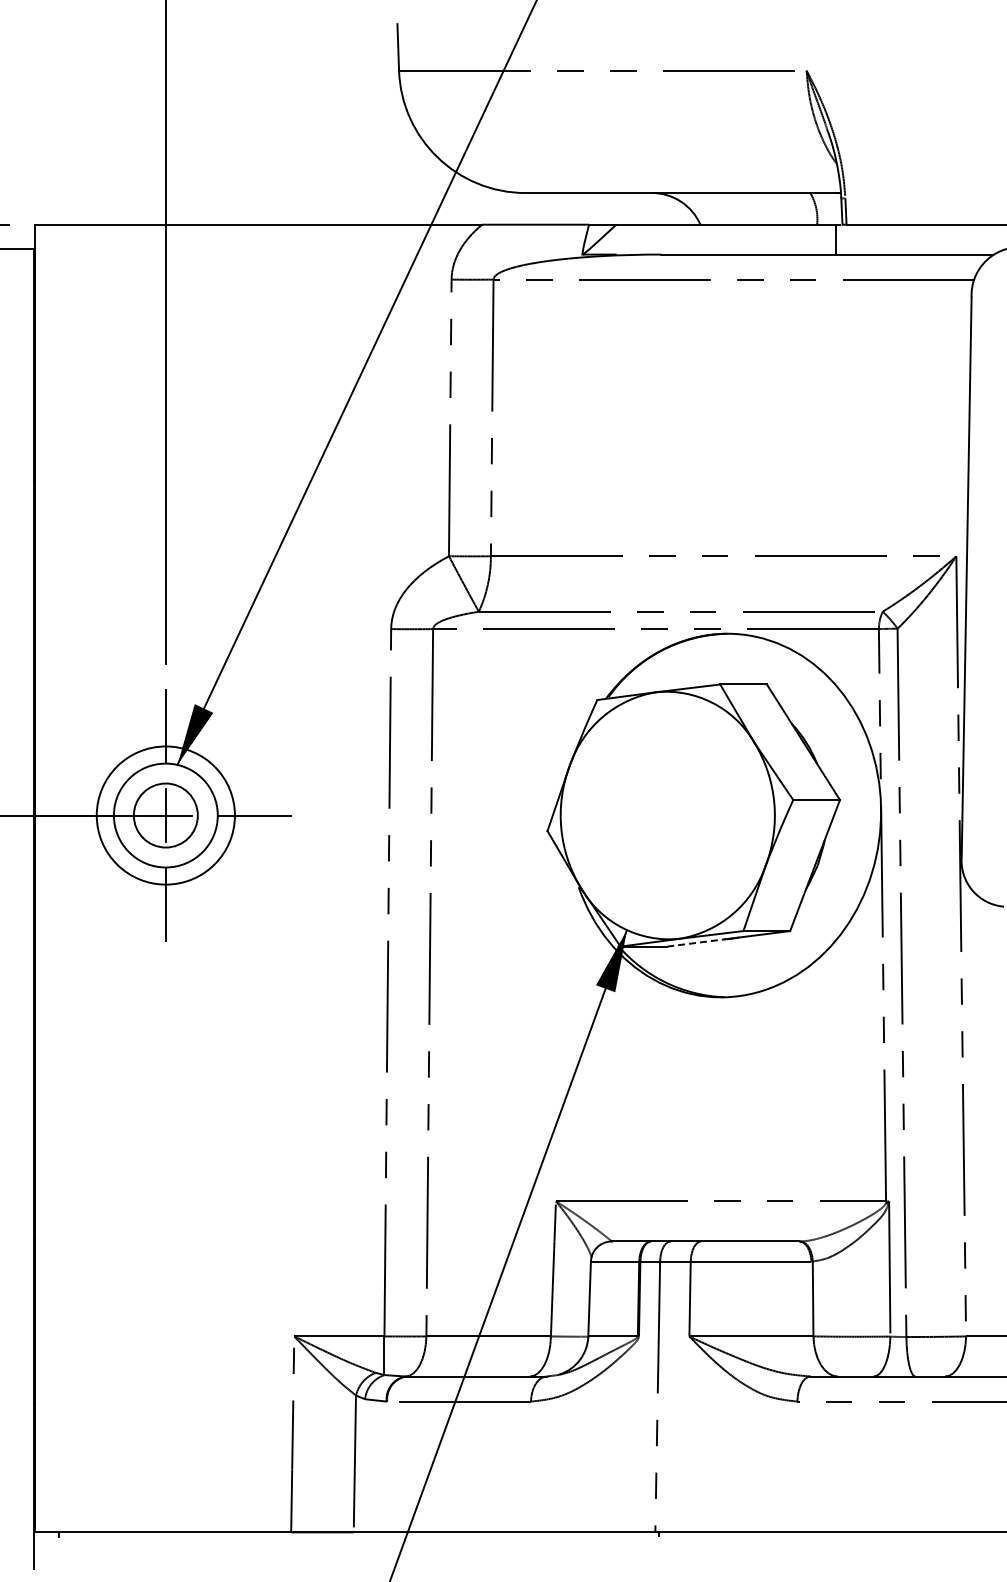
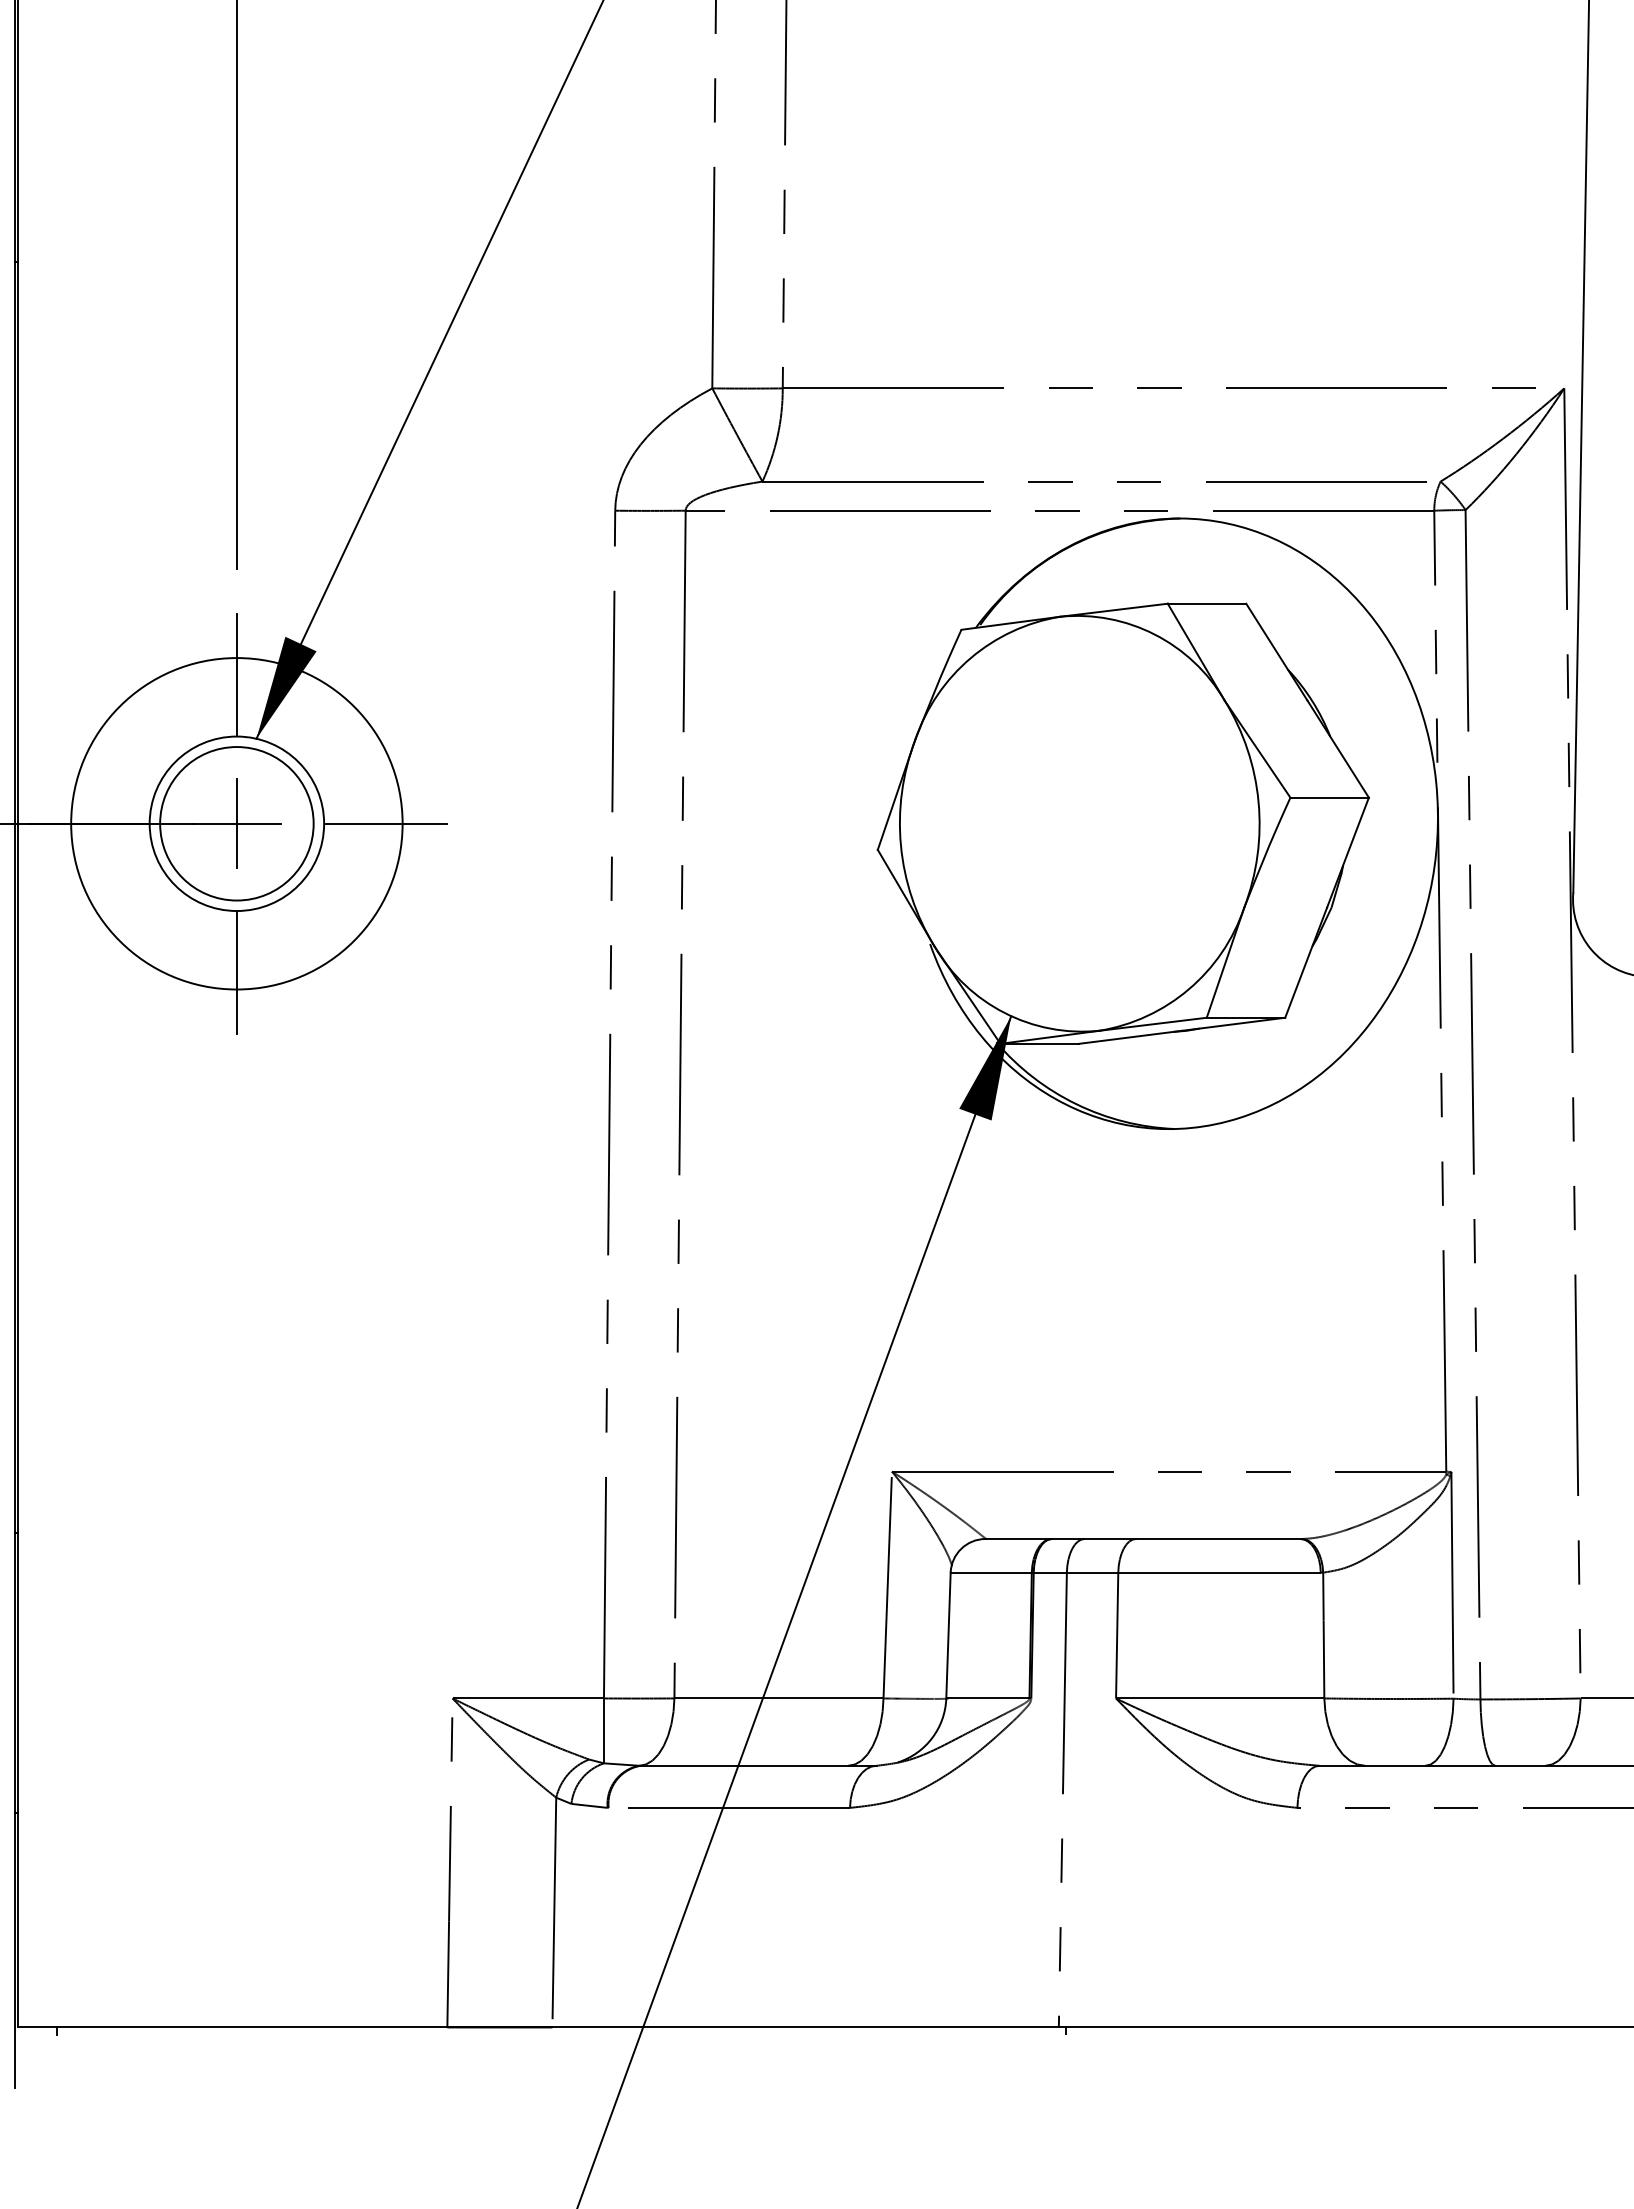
circle: (165, 815) -> (236, 823), size x1.43
circle: (165, 815) -> (236, 823), size x1.43
line: (698, 942) -> (1131, 1036), dashed -> solid

